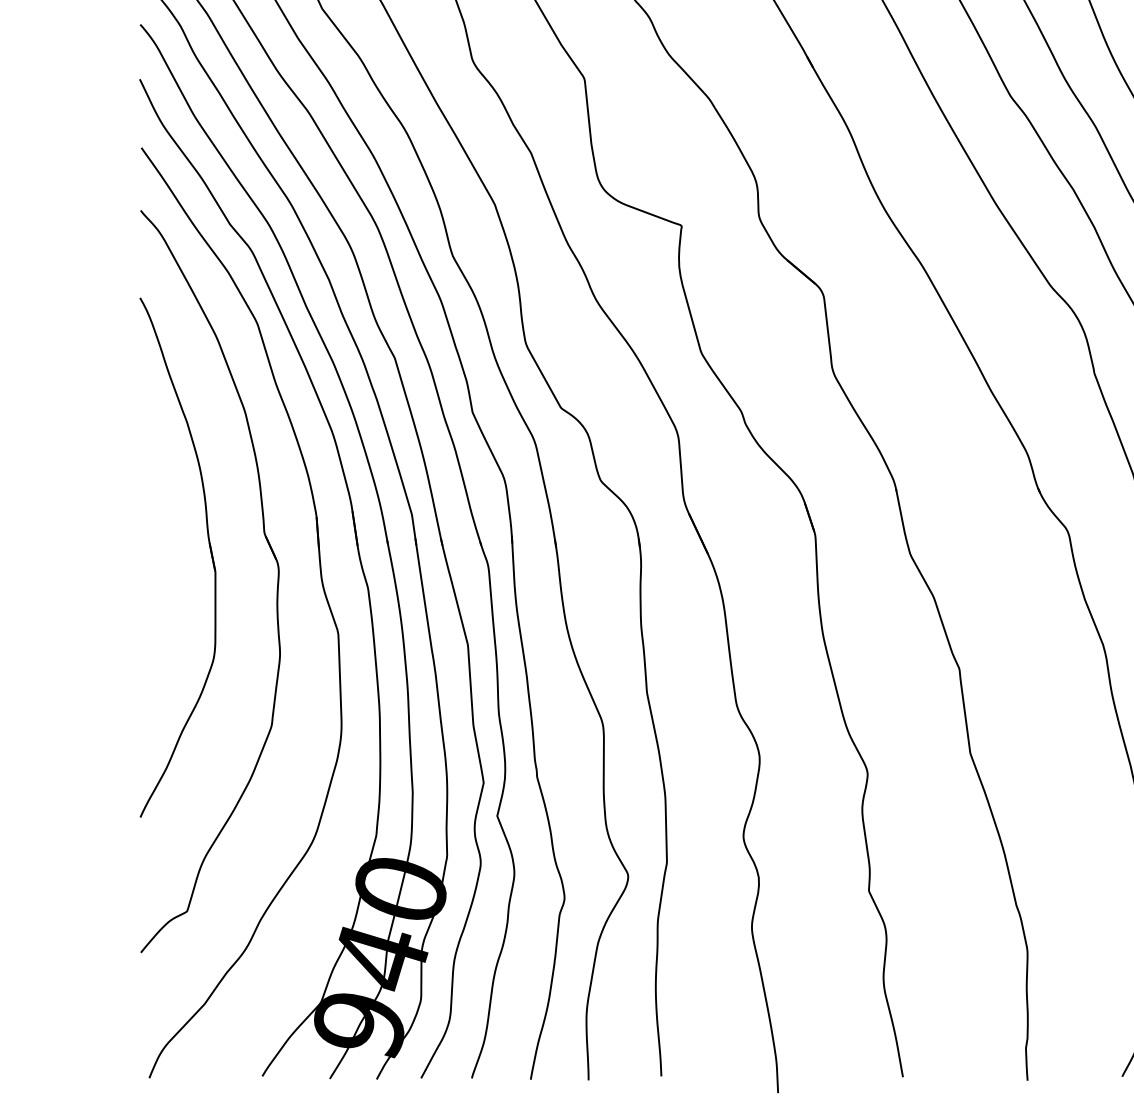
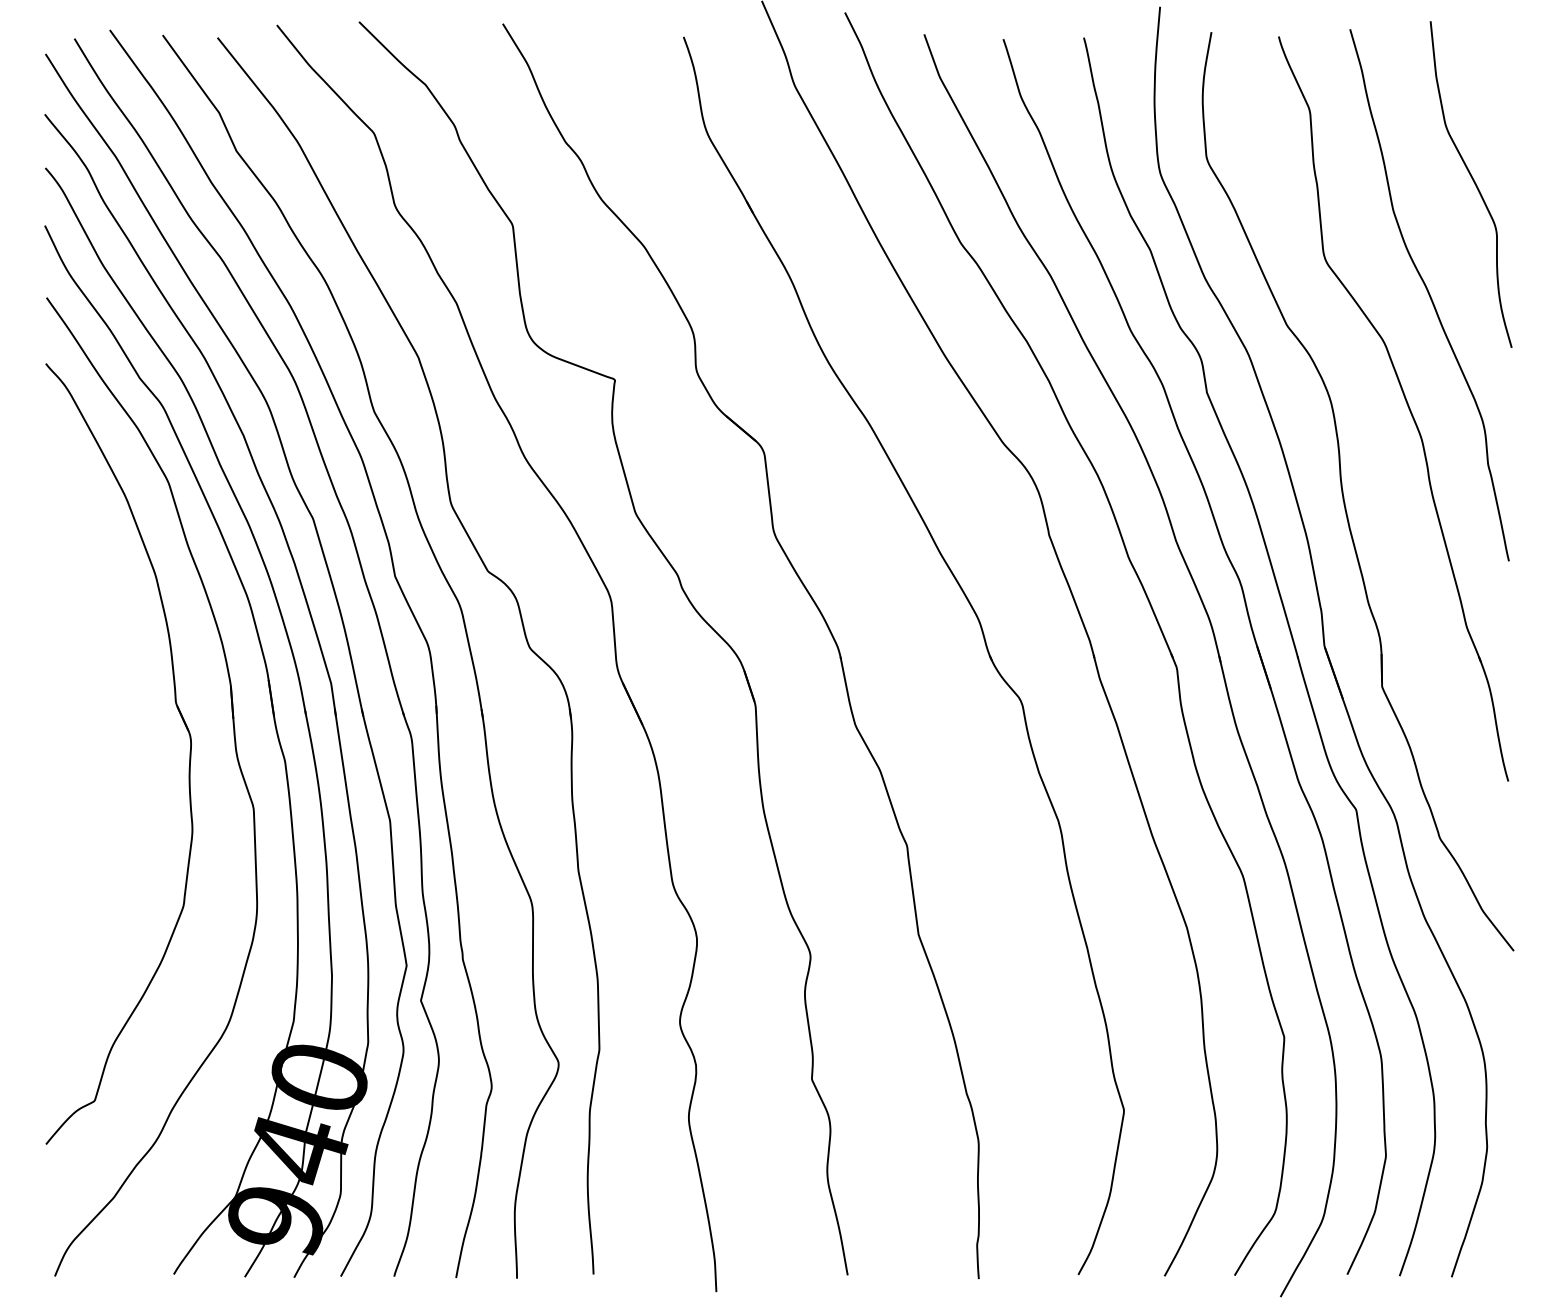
part: (209, 549) -> (118, 720), removed

